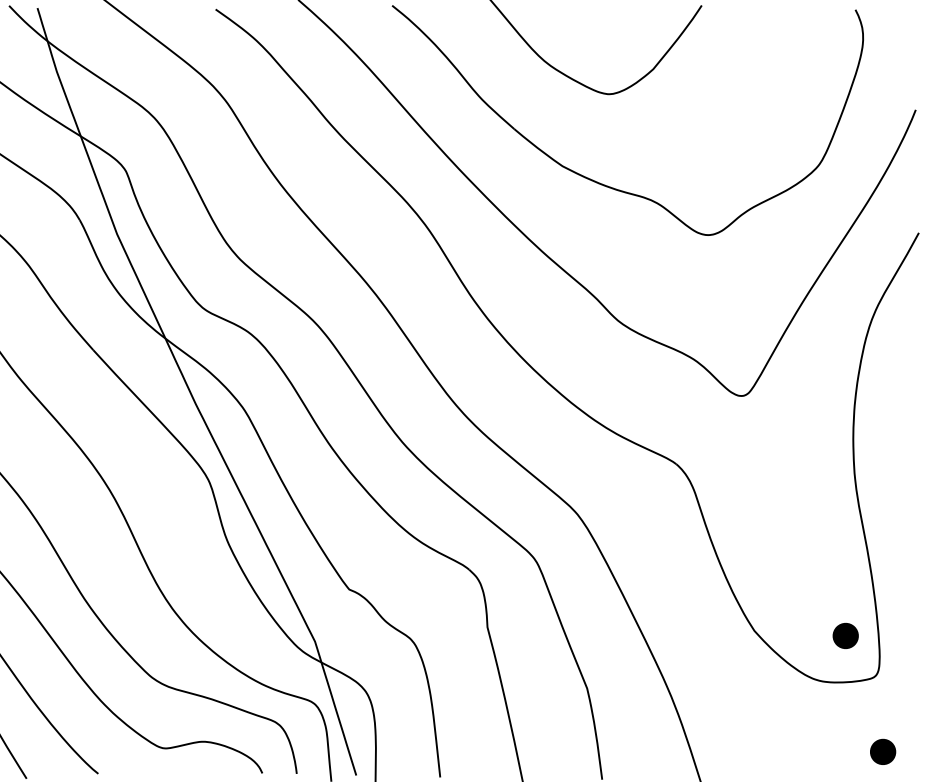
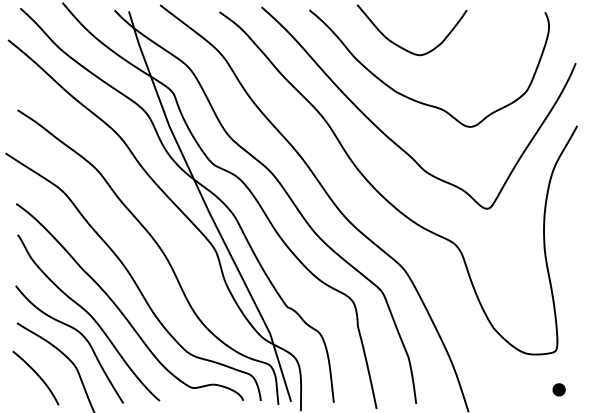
part: (844, 635) -> (539, 330), removed

